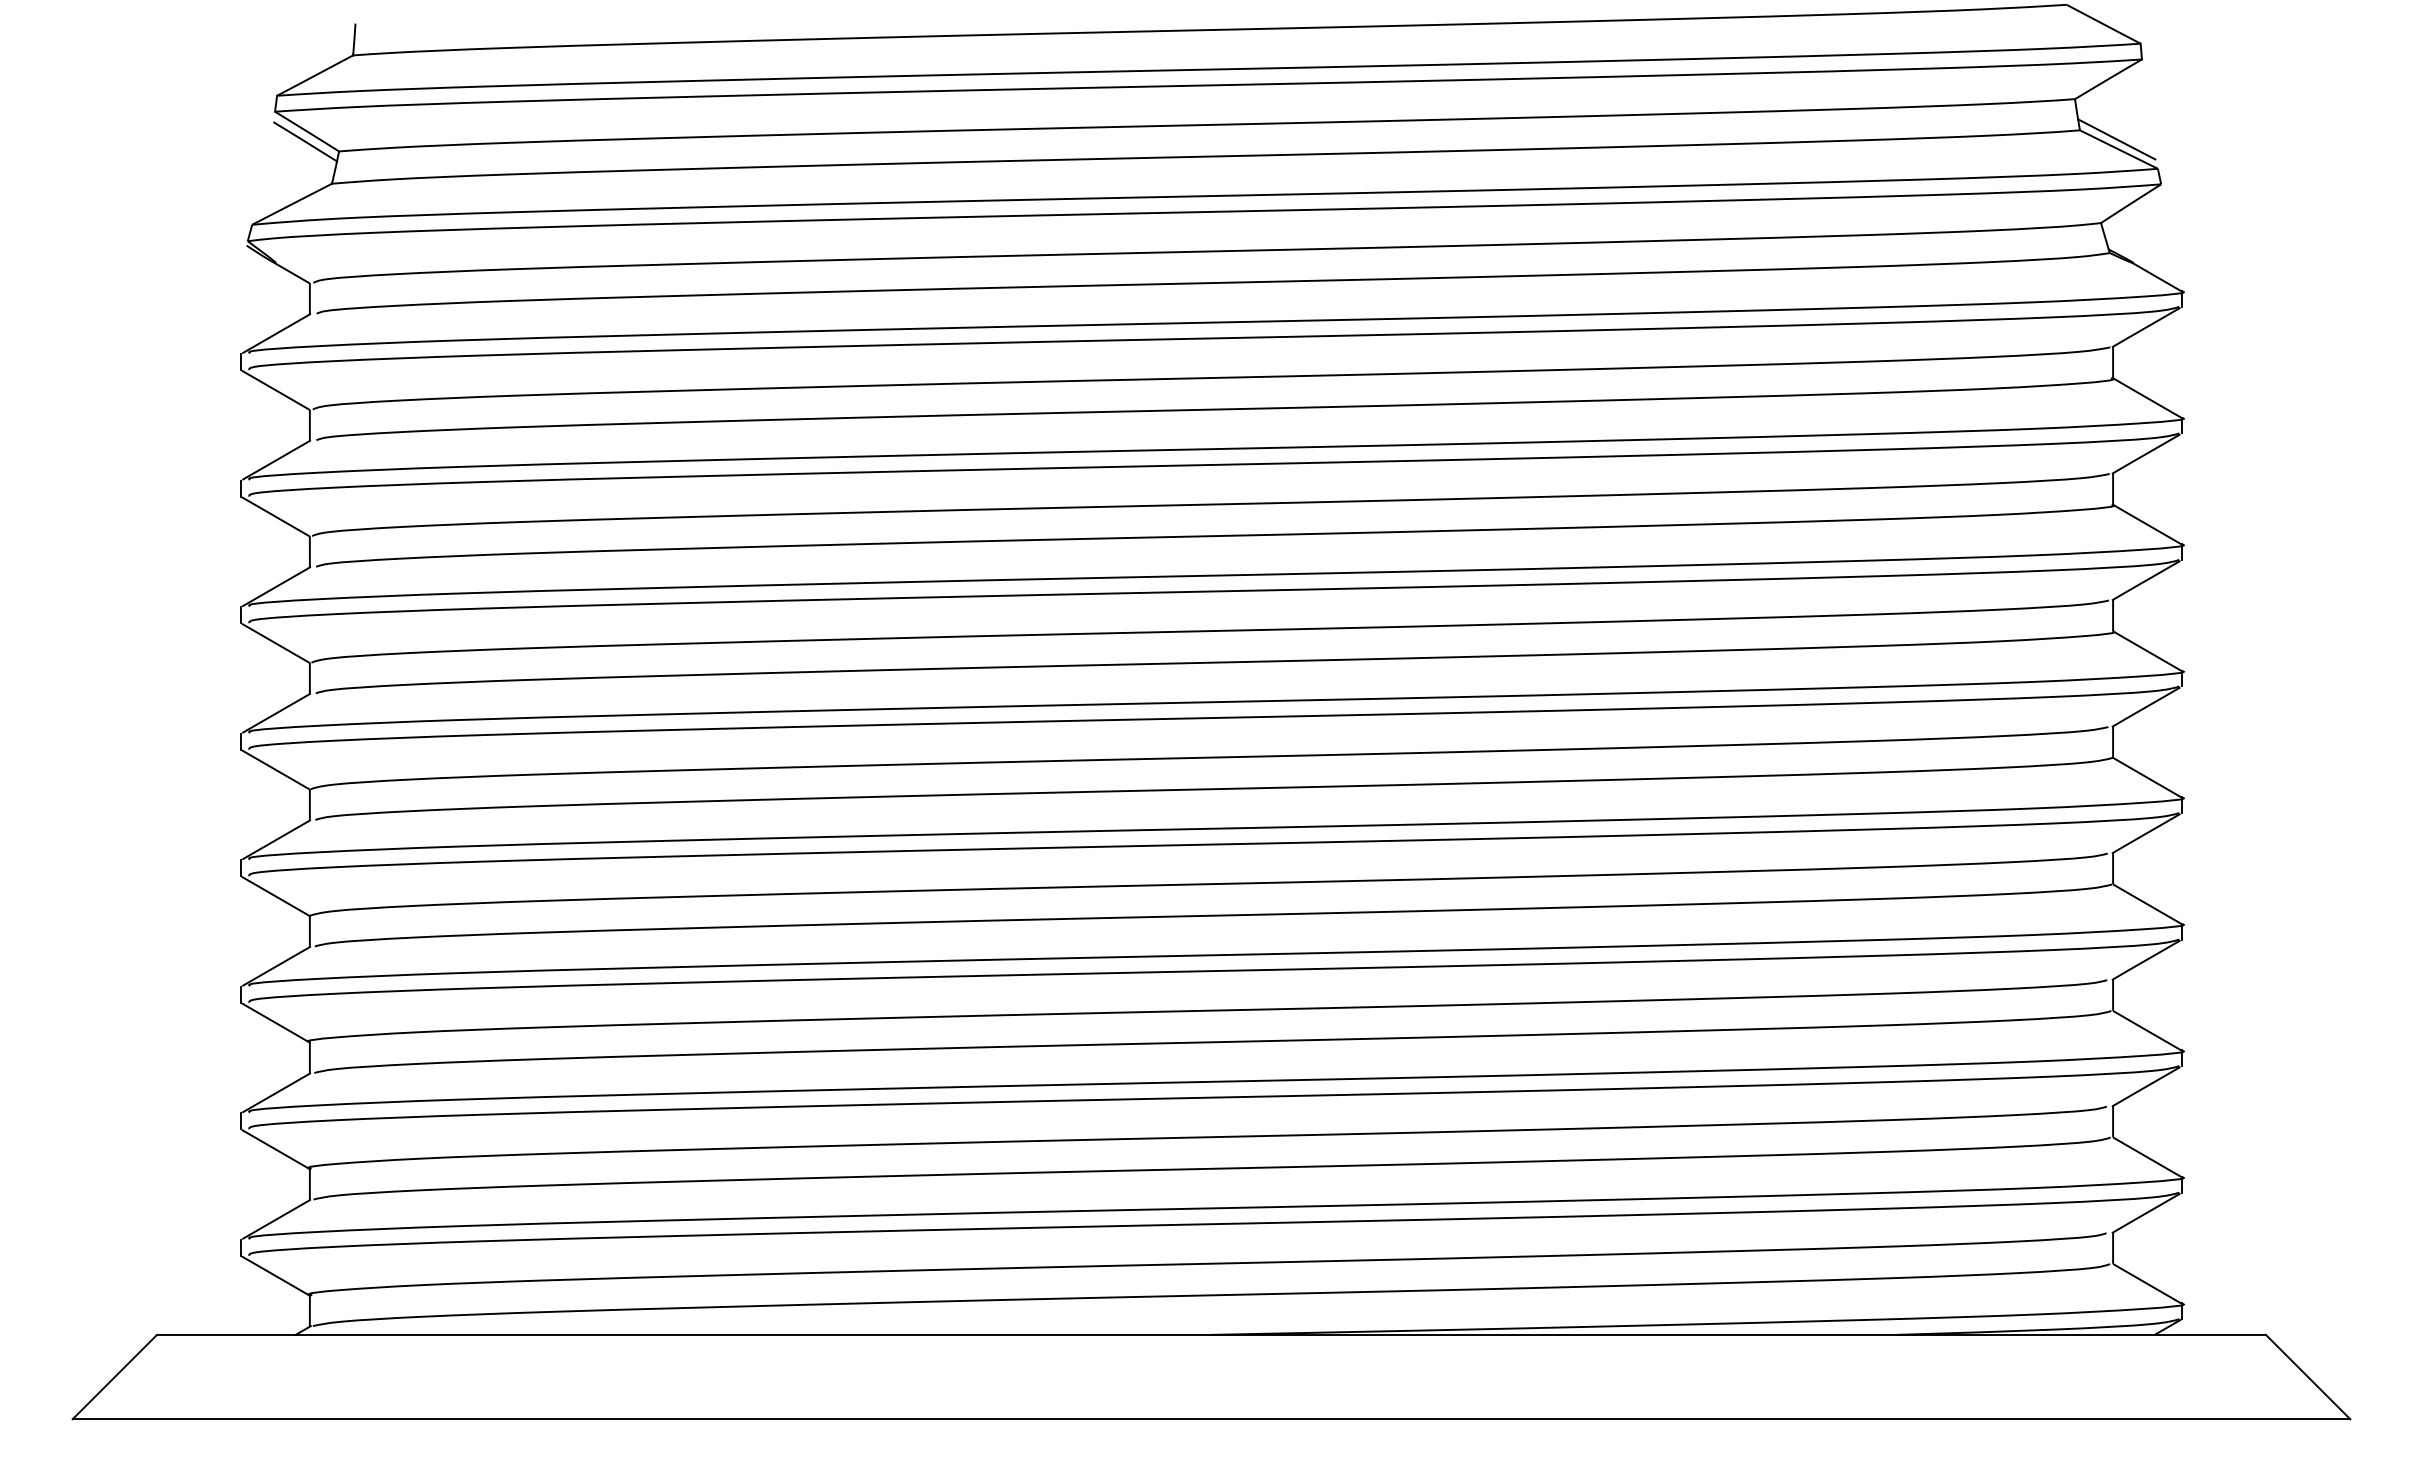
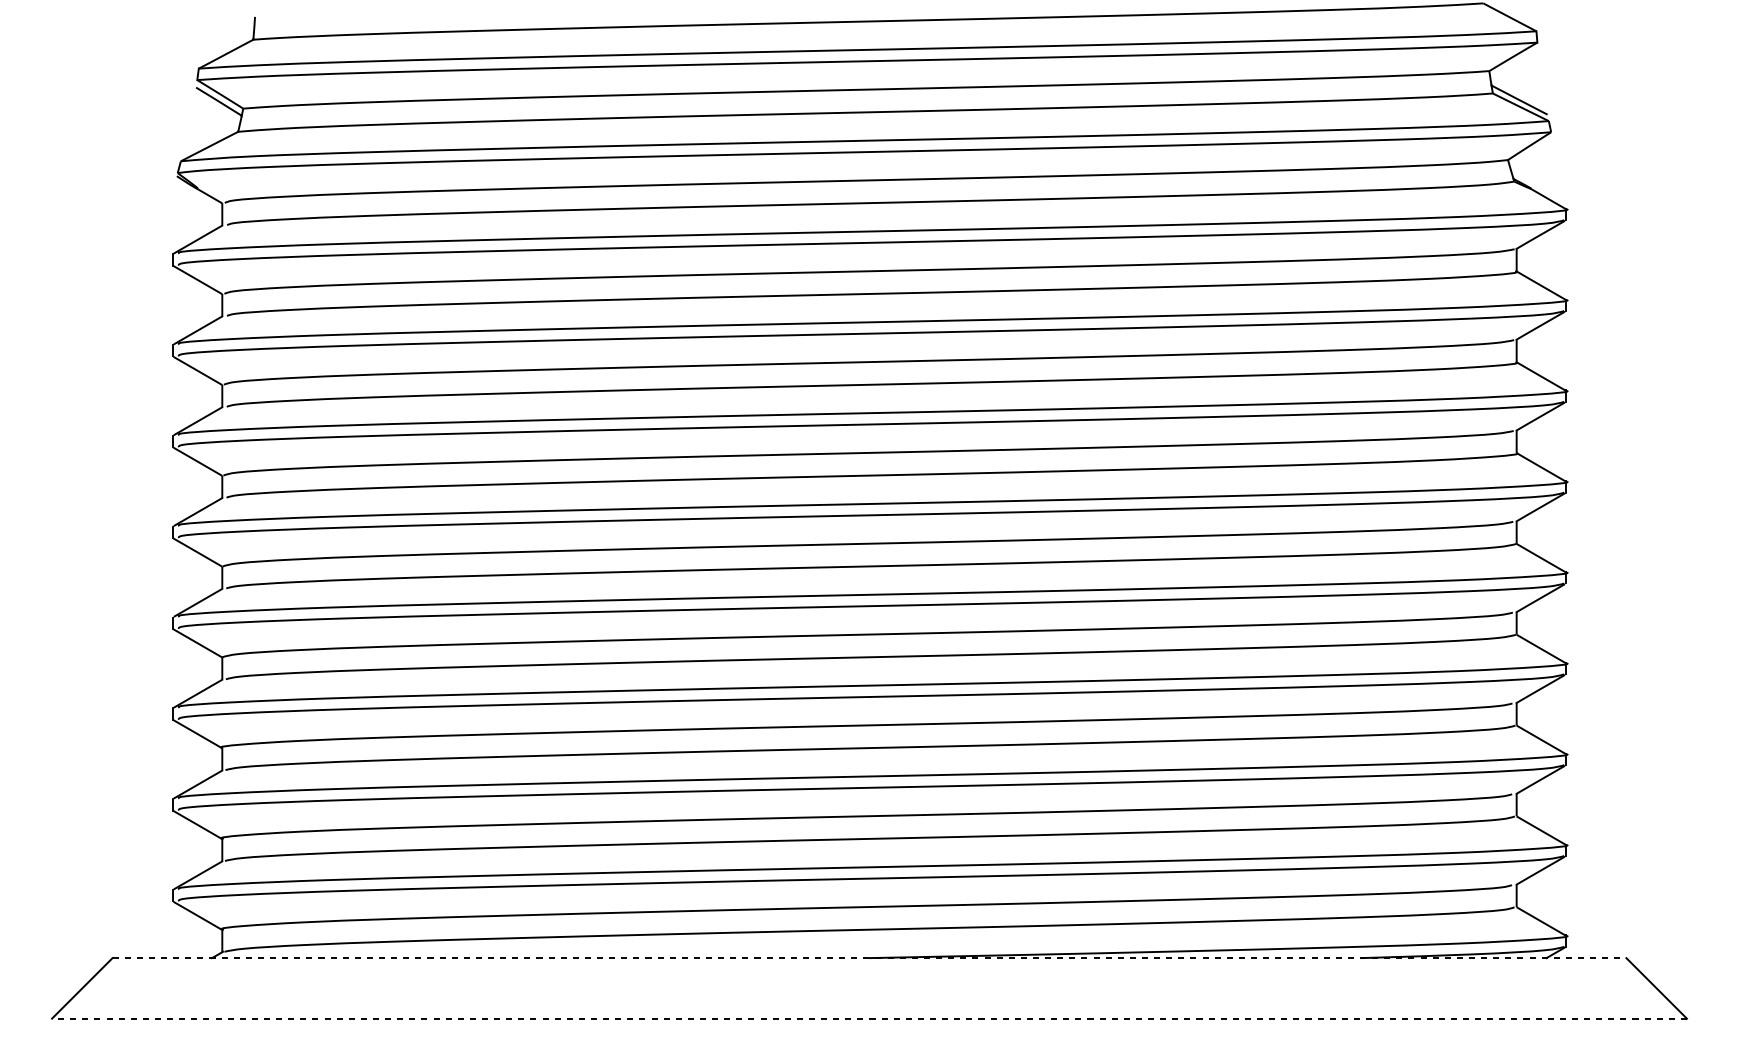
line: (1211, 1334) -> (869, 957), solid -> dashed
line: (1211, 1419) -> (869, 1018), solid -> dashed

